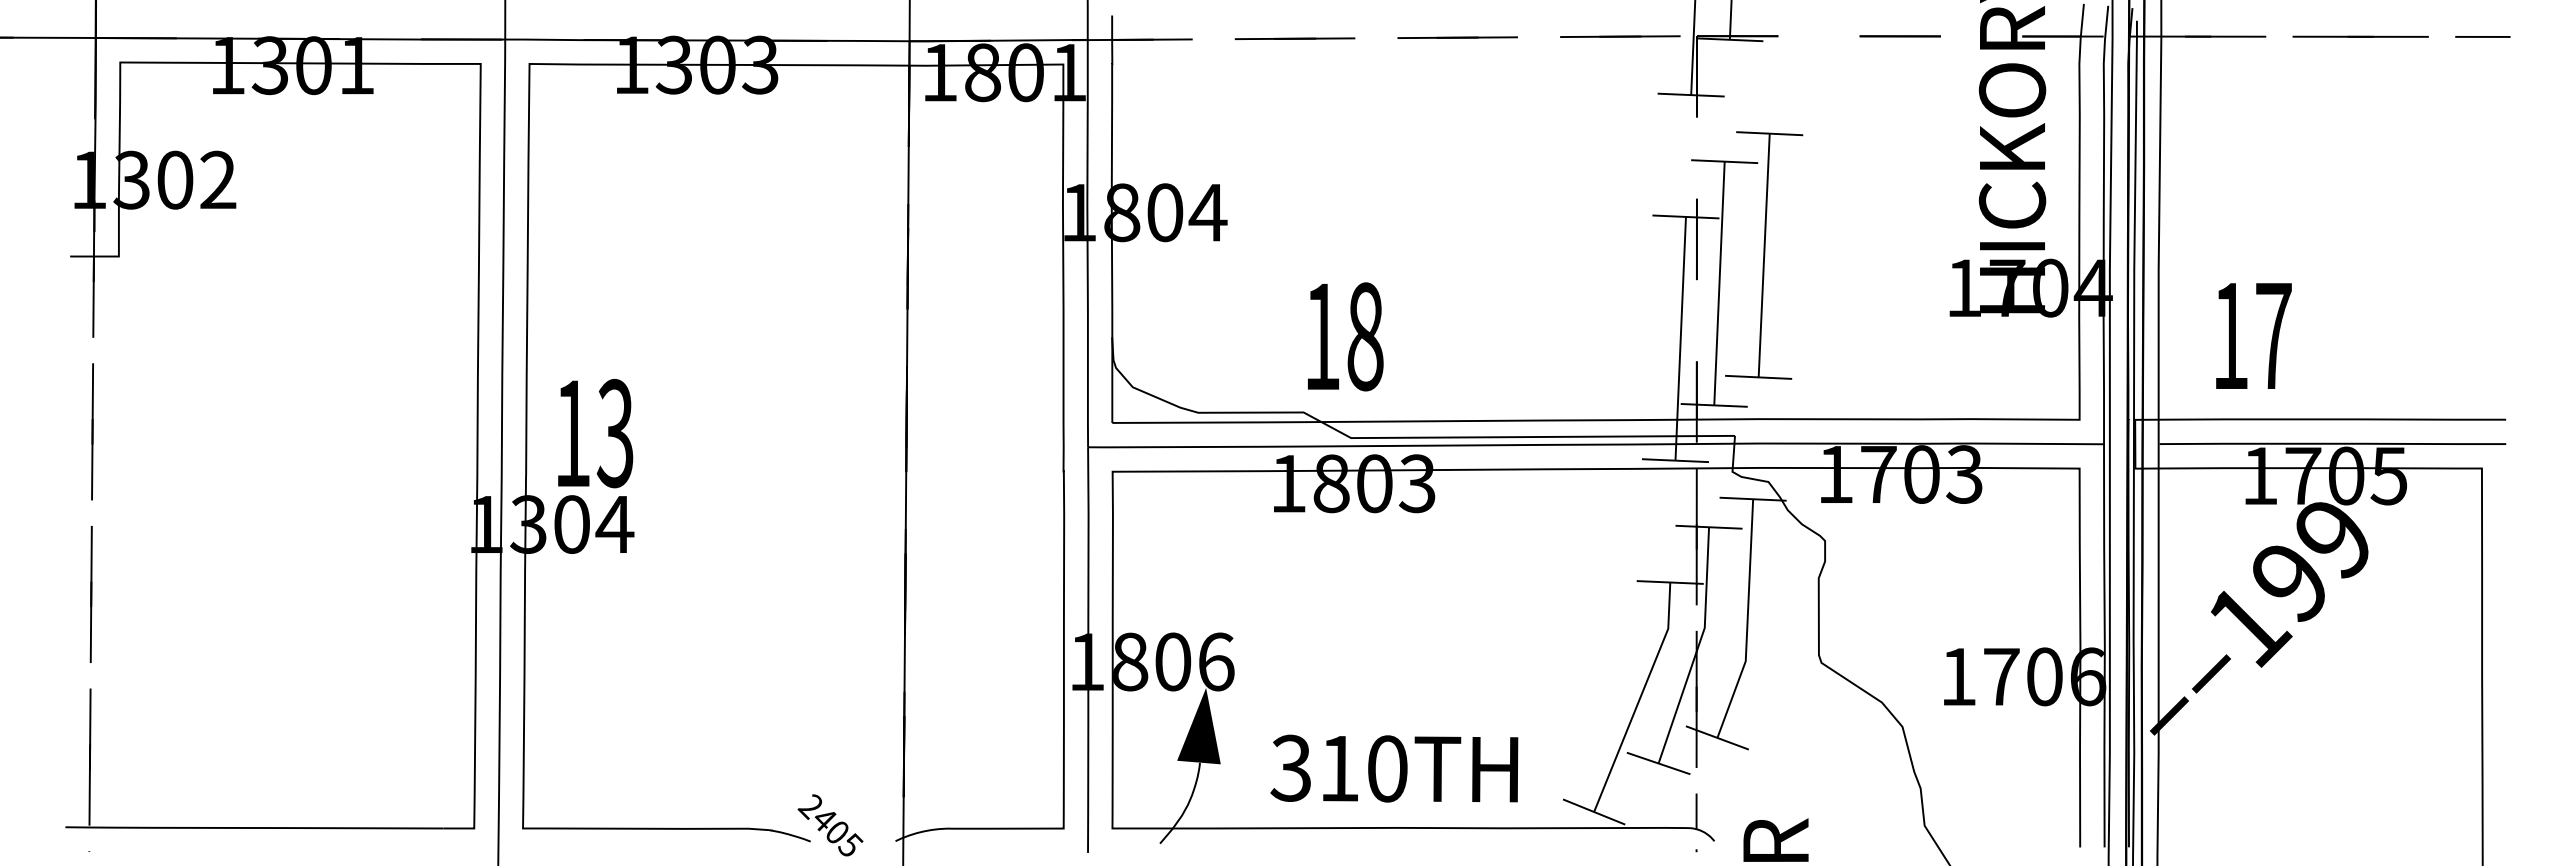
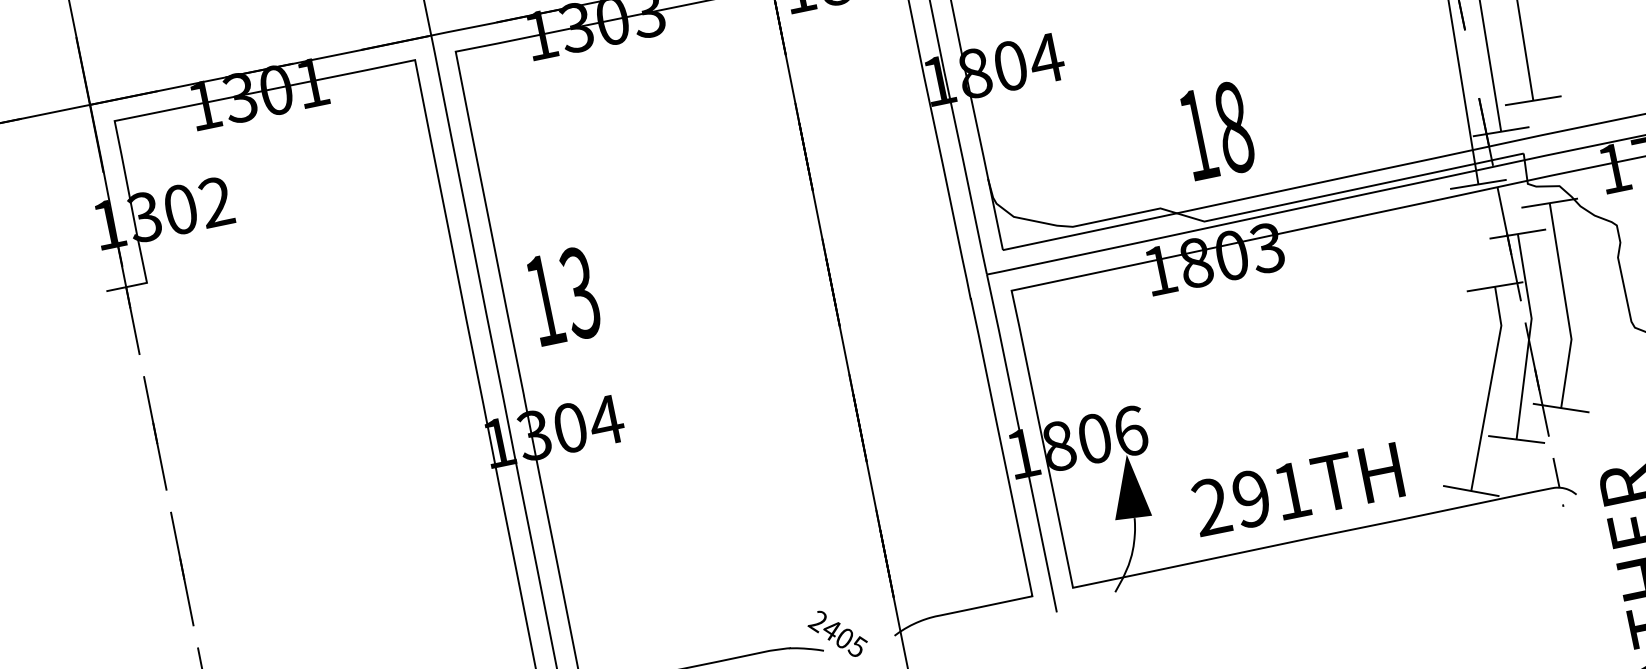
text: (1345, 336) -> (1217, 130), moved
text: (595, 433) -> (563, 296), moved
text: (1338, 768) -> (1250, 498), 310TH -> 291TH

